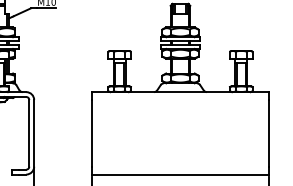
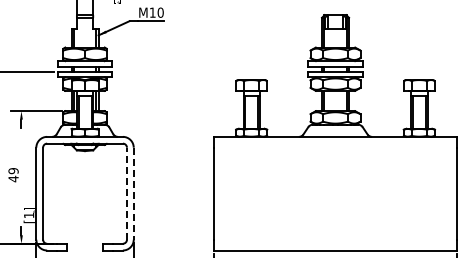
line: (28, 133) -> (126, 193), solid -> dashed
line: (34, 133) -> (133, 194), solid -> dashed

